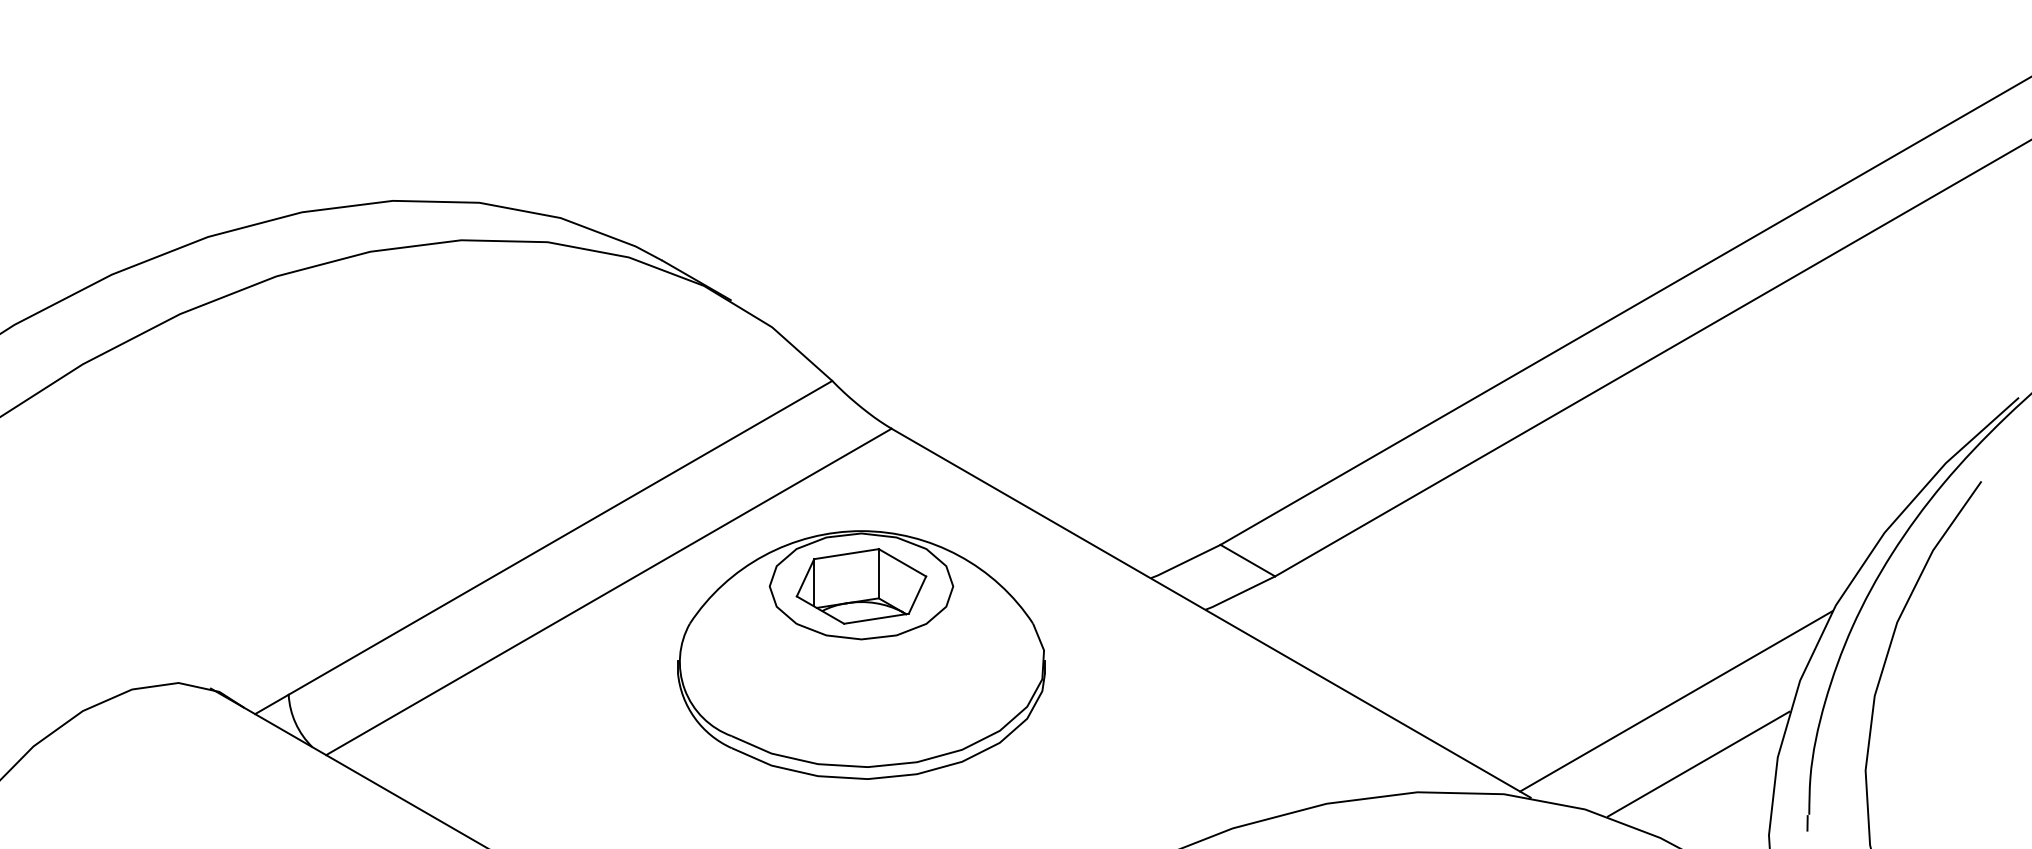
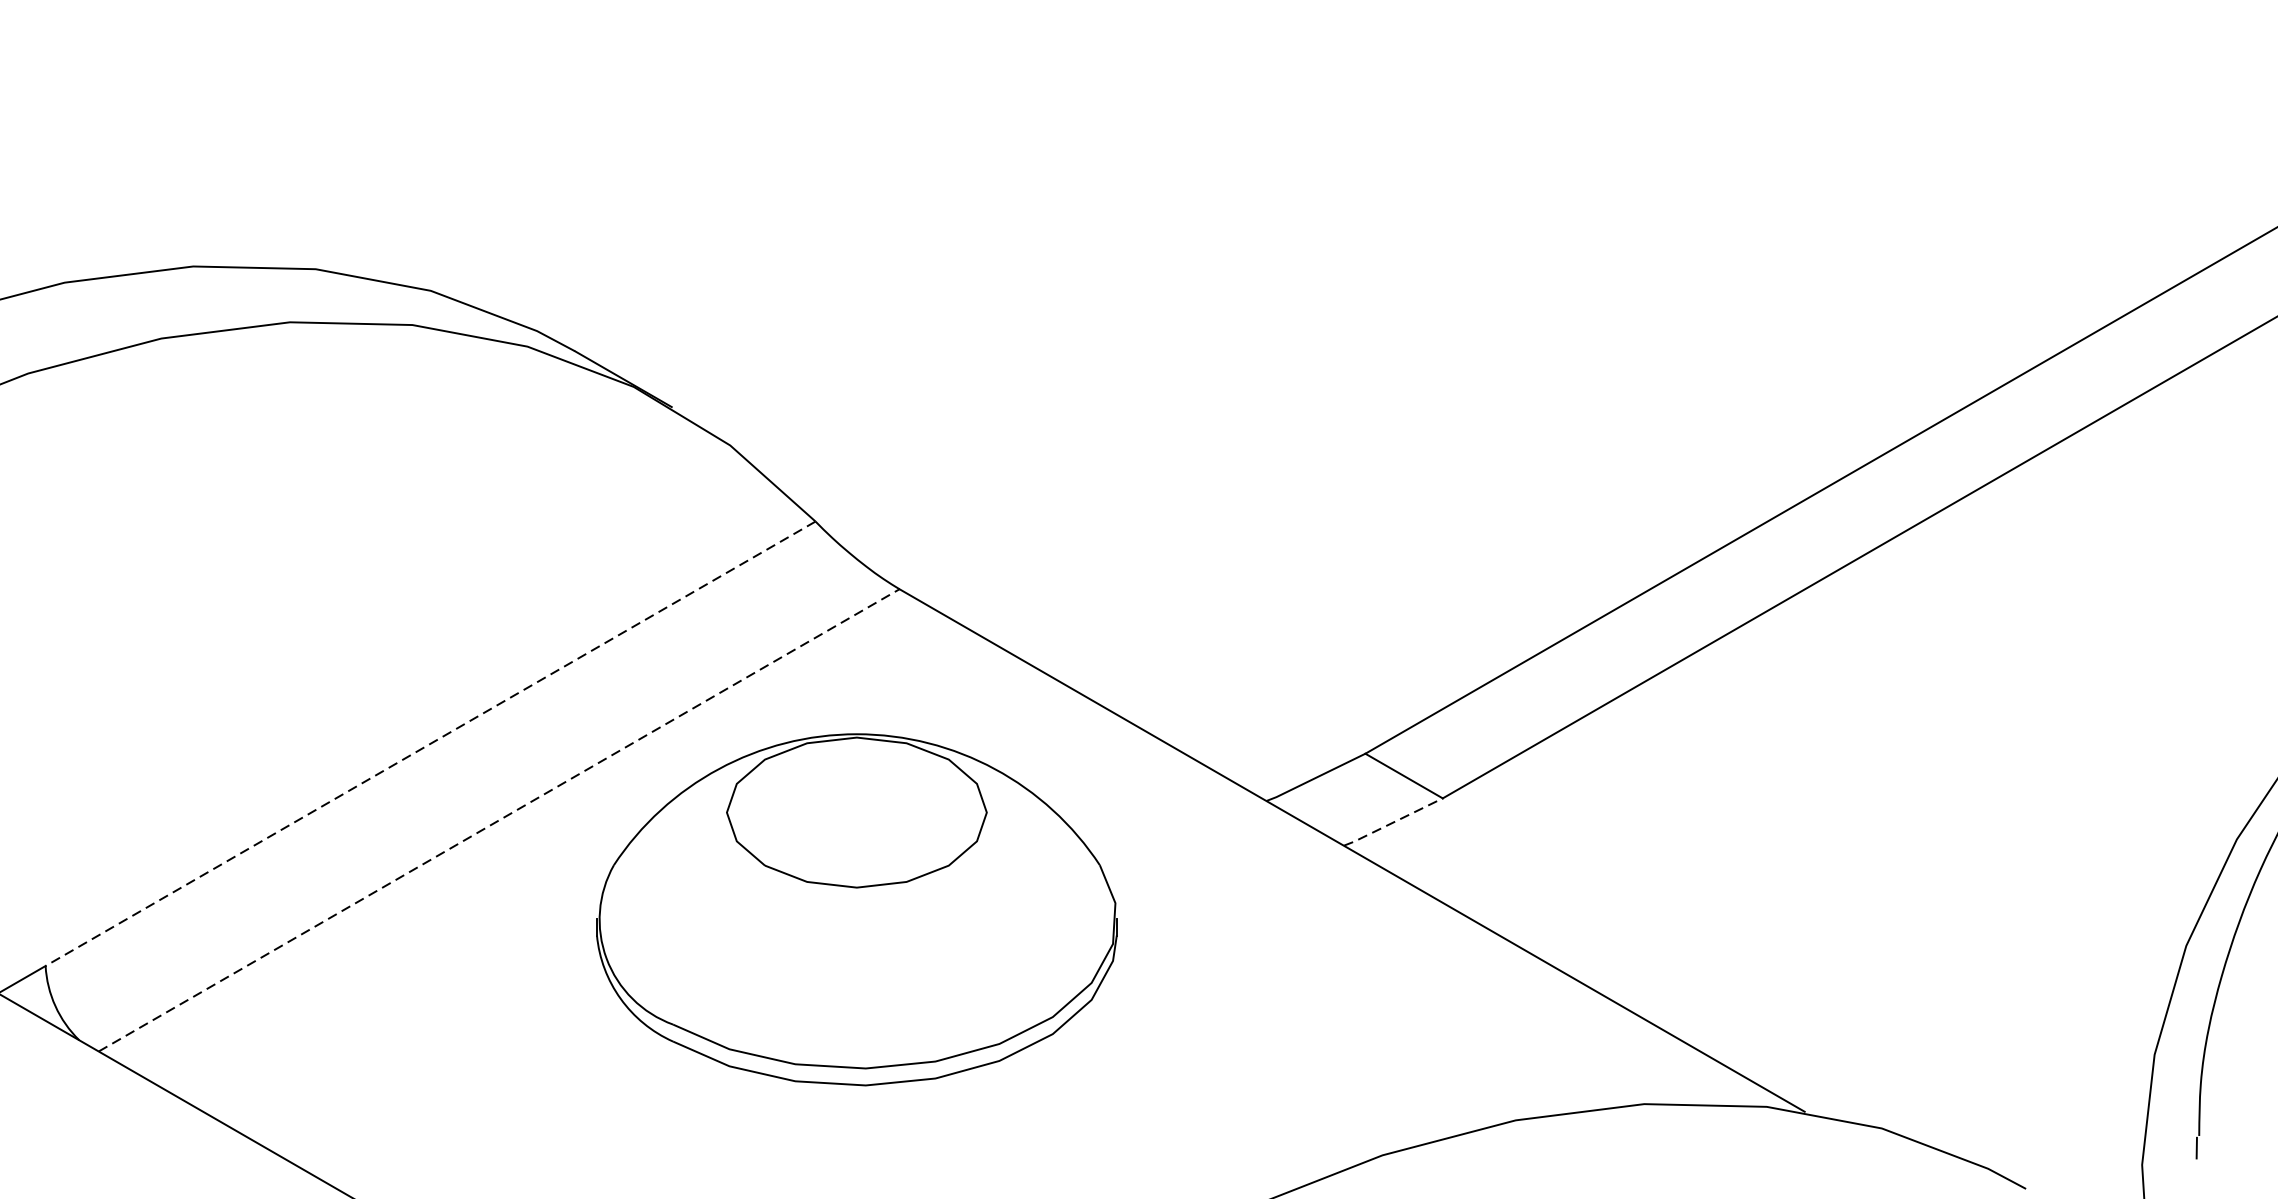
line: (560, 537) -> (430, 743), solid -> dashed
part: (861, 586) -> (856, 812), removed
line: (609, 591) -> (499, 819), solid -> dashed
line: (1240, 593) -> (1393, 822), solid -> dashed
line: (1676, 701) -> (2011, 975), removed
line: (1698, 763) -> (2042, 1063), removed

